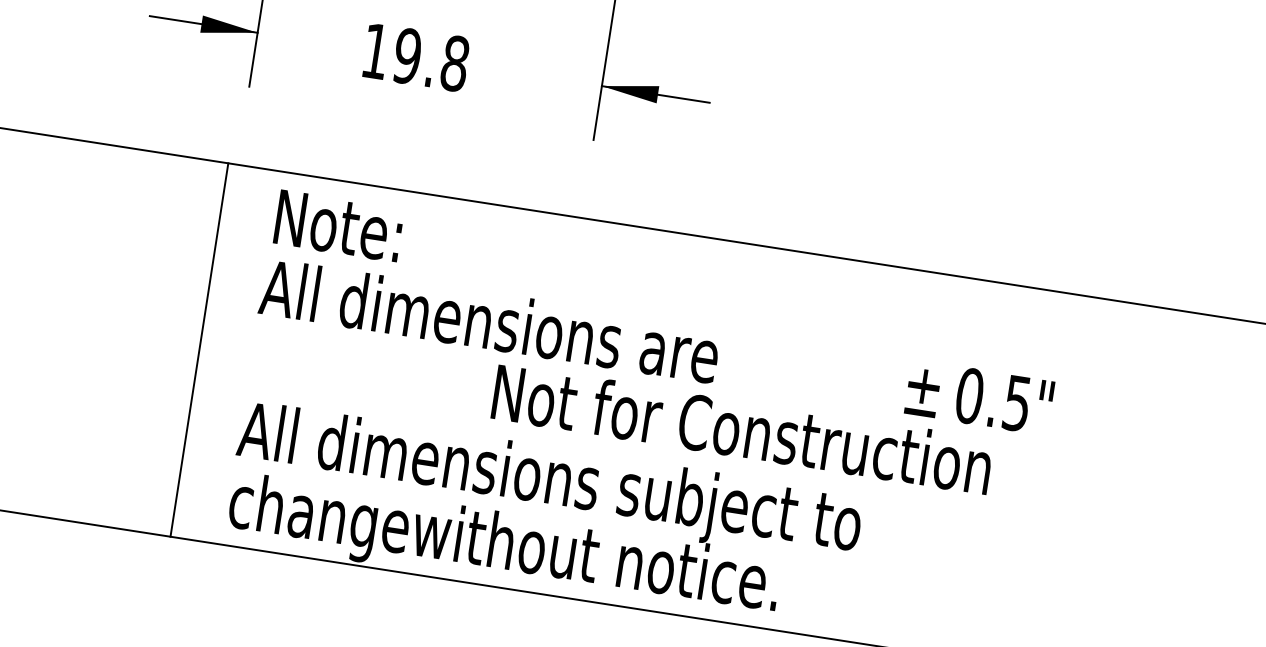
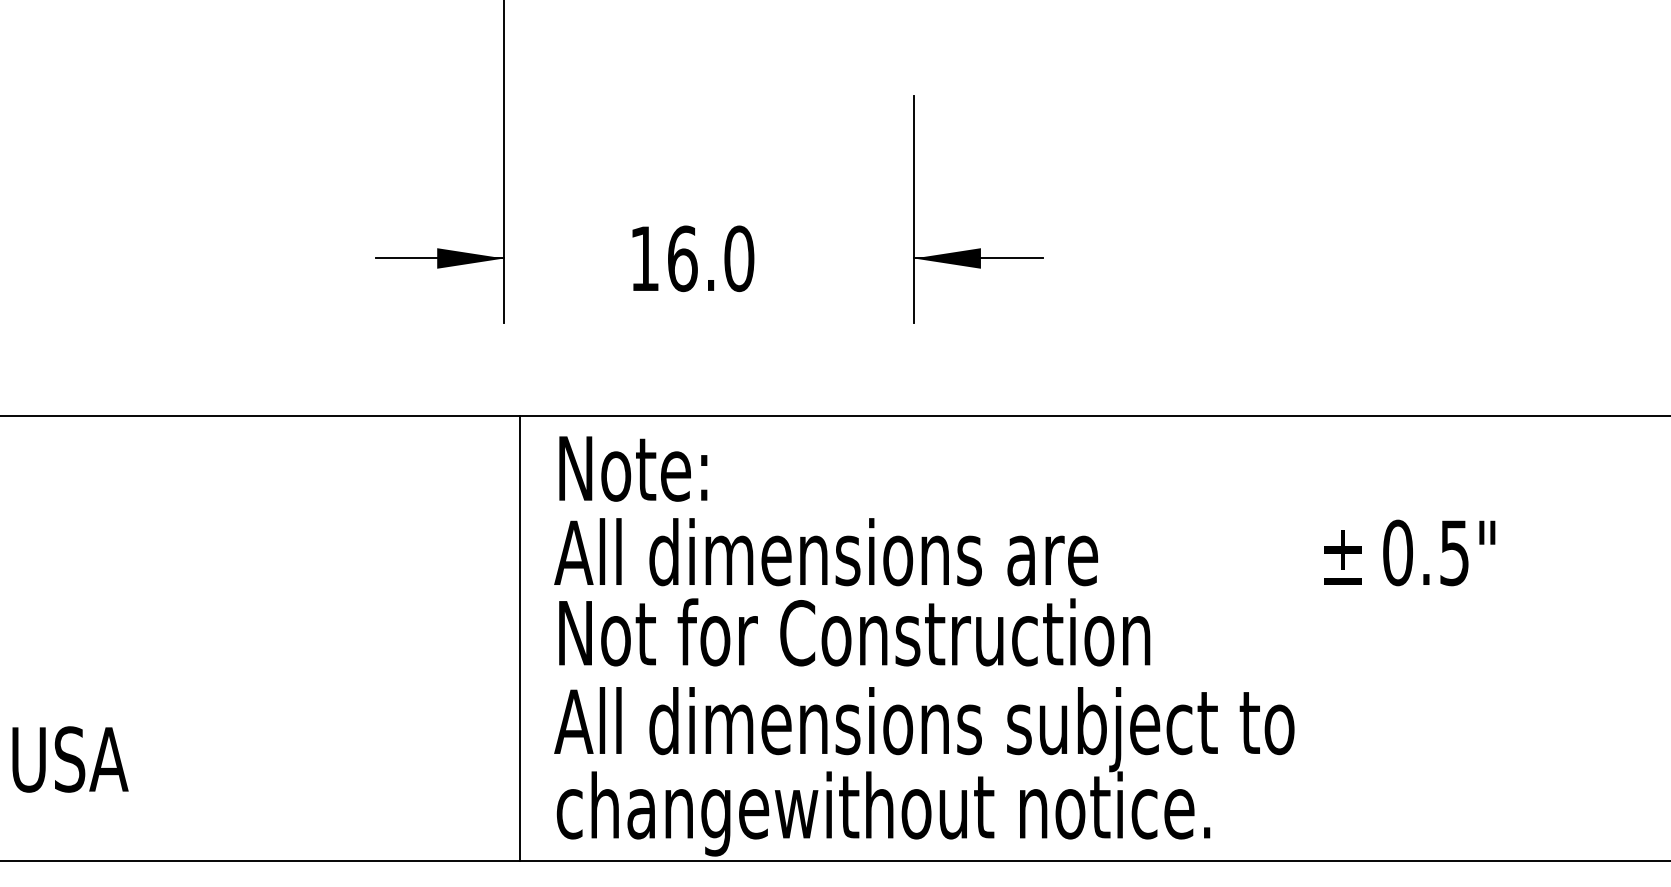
text: (430, 59) -> (710, 258), 19.8 -> 16.0
line: (199, 349) -> (520, 637), moved
text: (742, 429) -> (854, 632), moved

